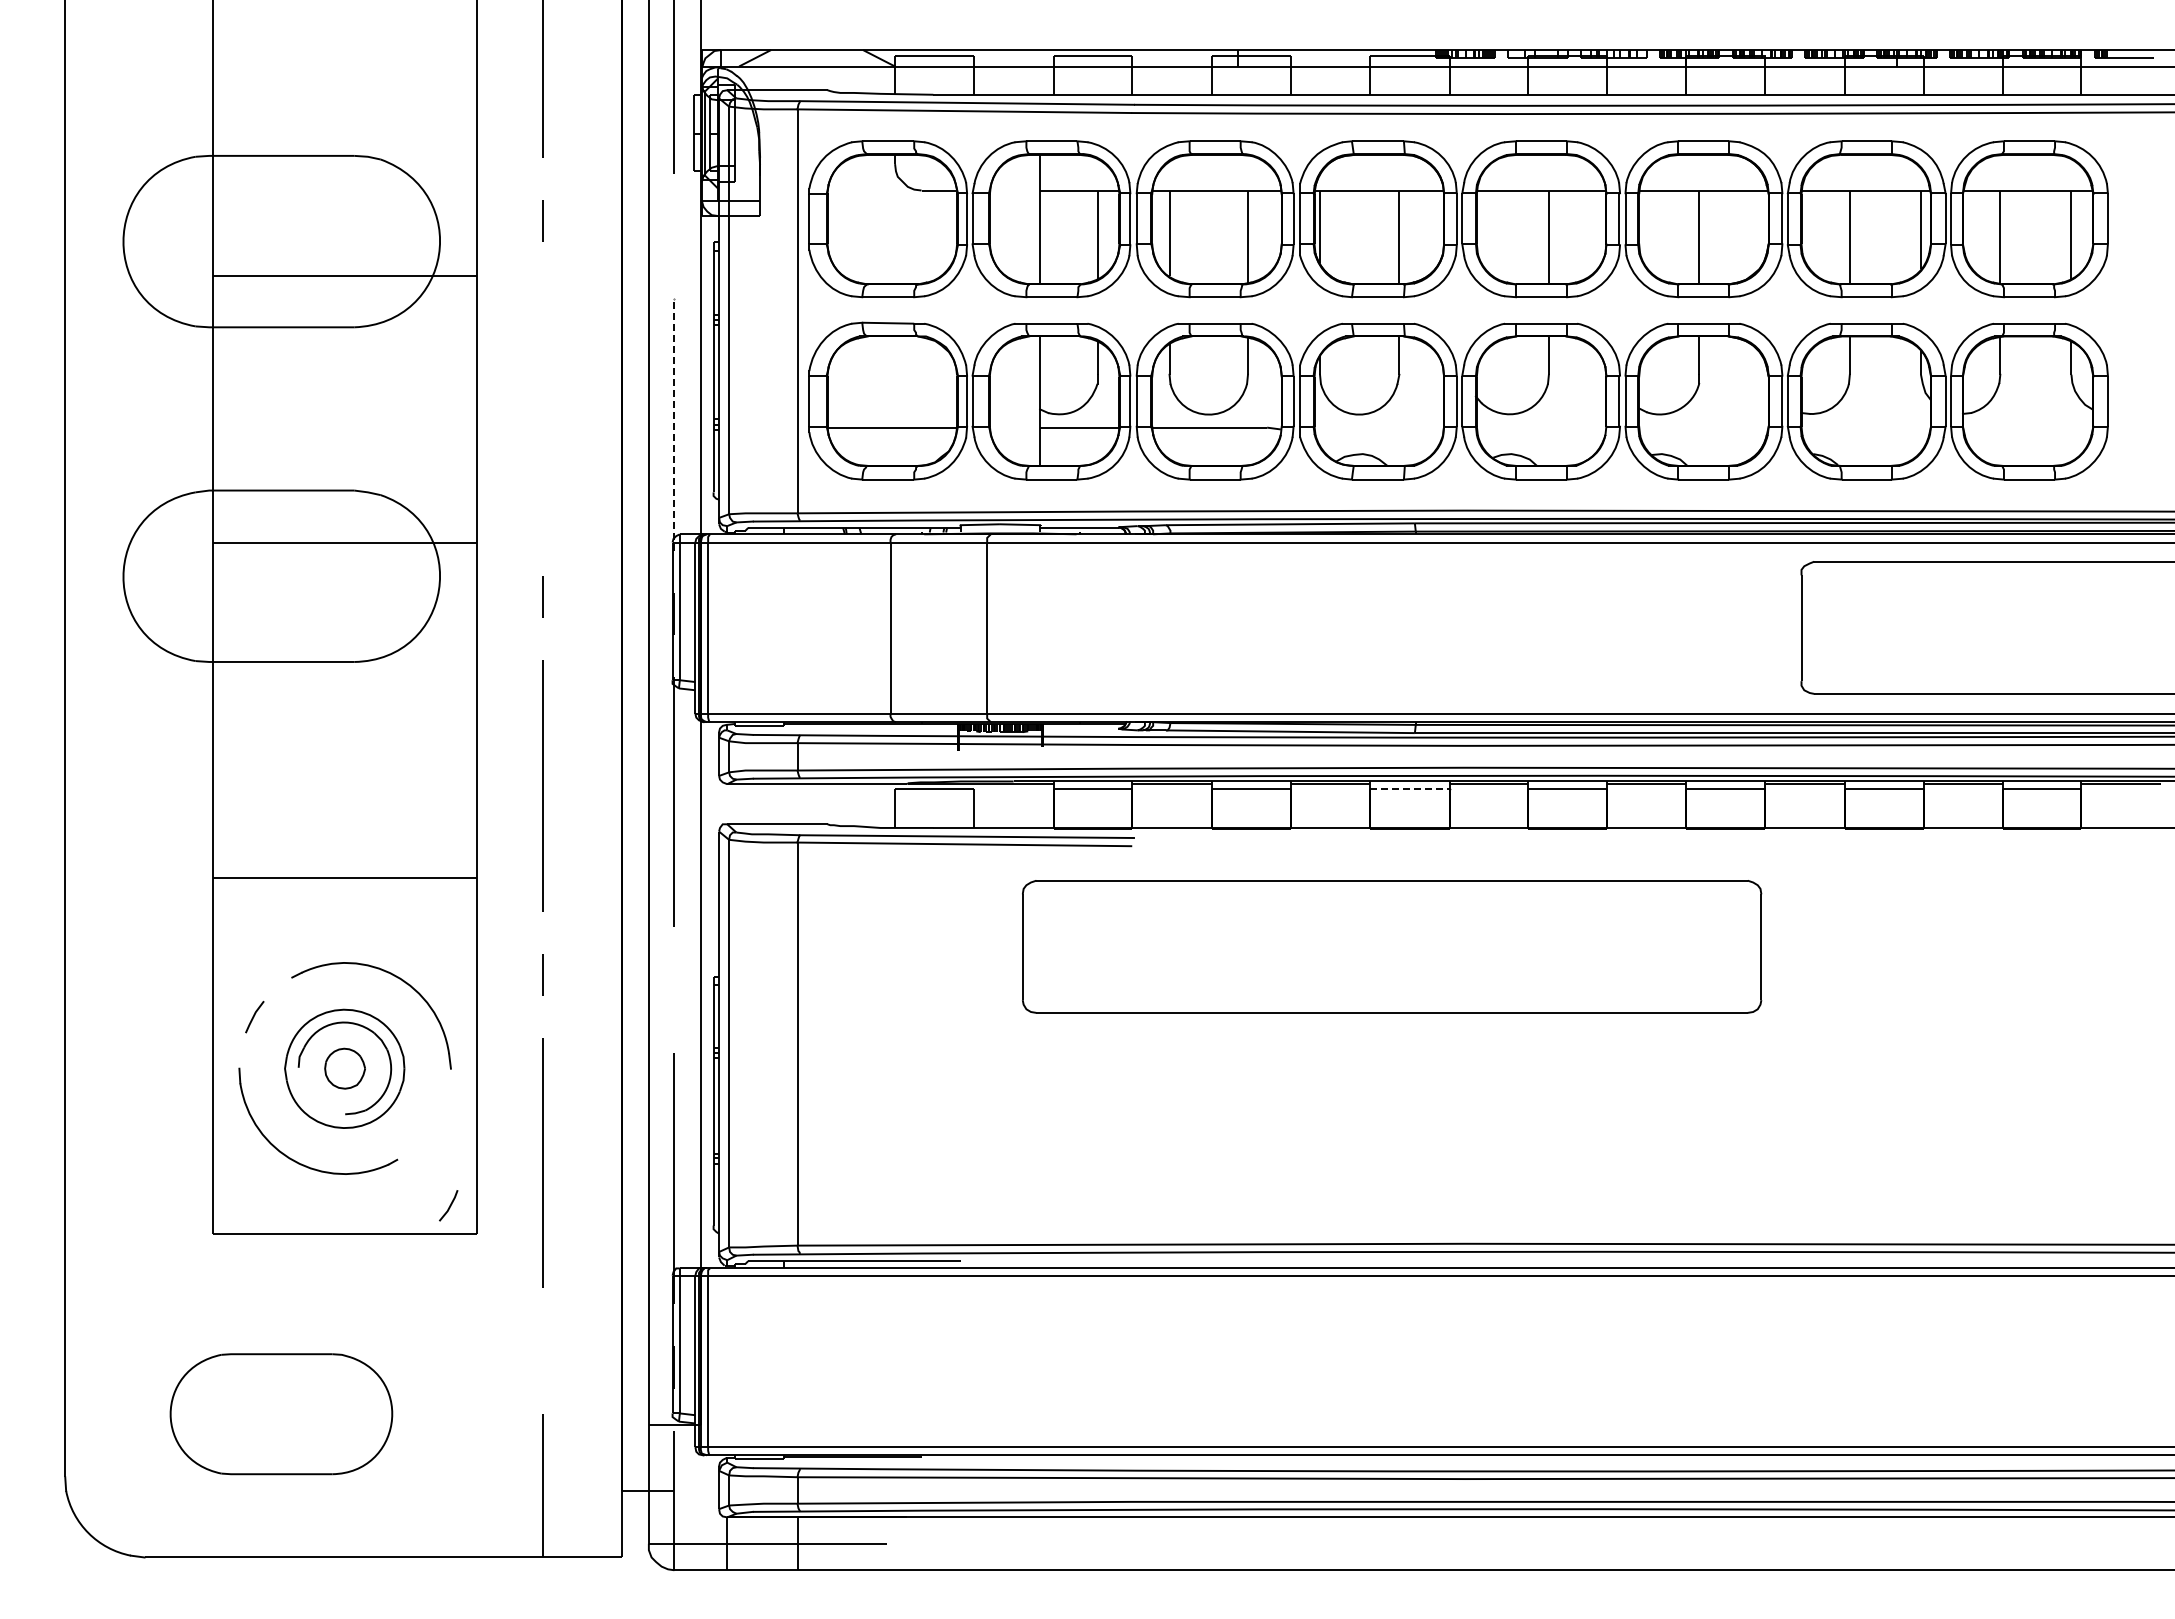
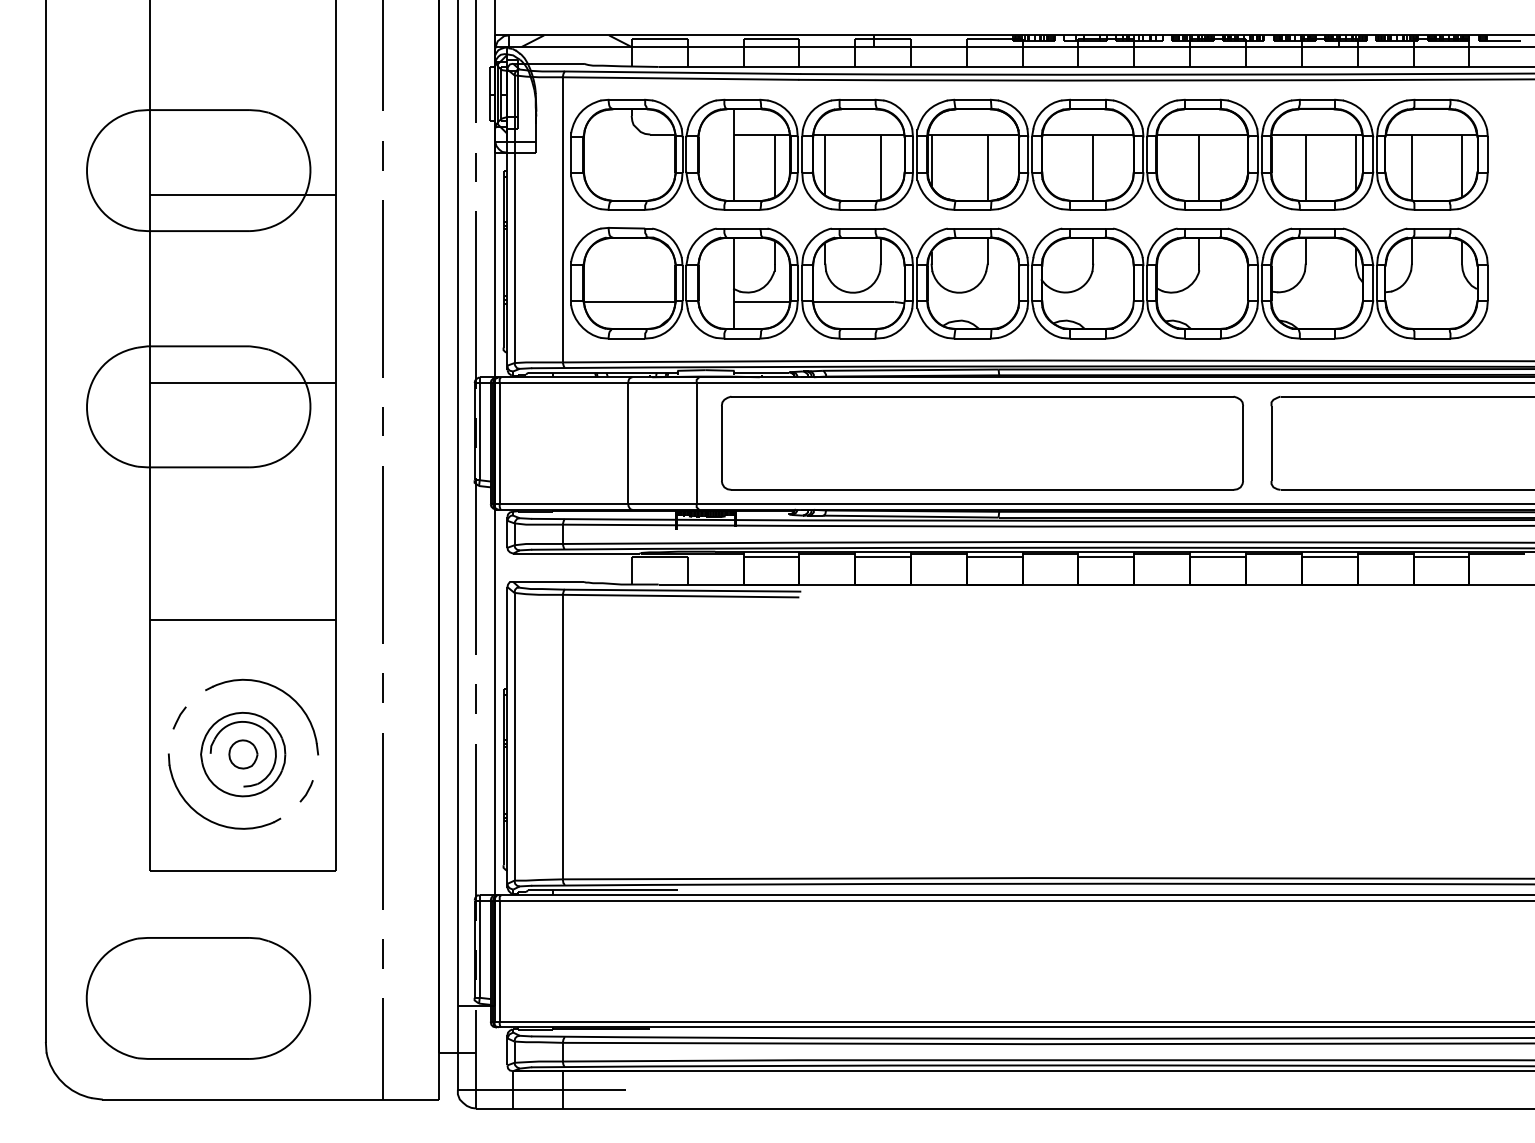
line: (673, 236) -> (475, 167), added
line: (542, 409) -> (382, 289), added
line: (674, 423) -> (475, 299), dashed -> solid
line: (1410, 788) -> (995, 556), dashed -> solid
part: (1392, 946) -> (982, 443), moved
line: (673, 989) -> (475, 698), added
line: (449, 1205) -> (307, 791), moved
line: (542, 1350) -> (382, 953), added
part: (281, 1413) -> (198, 997), size x1.43

